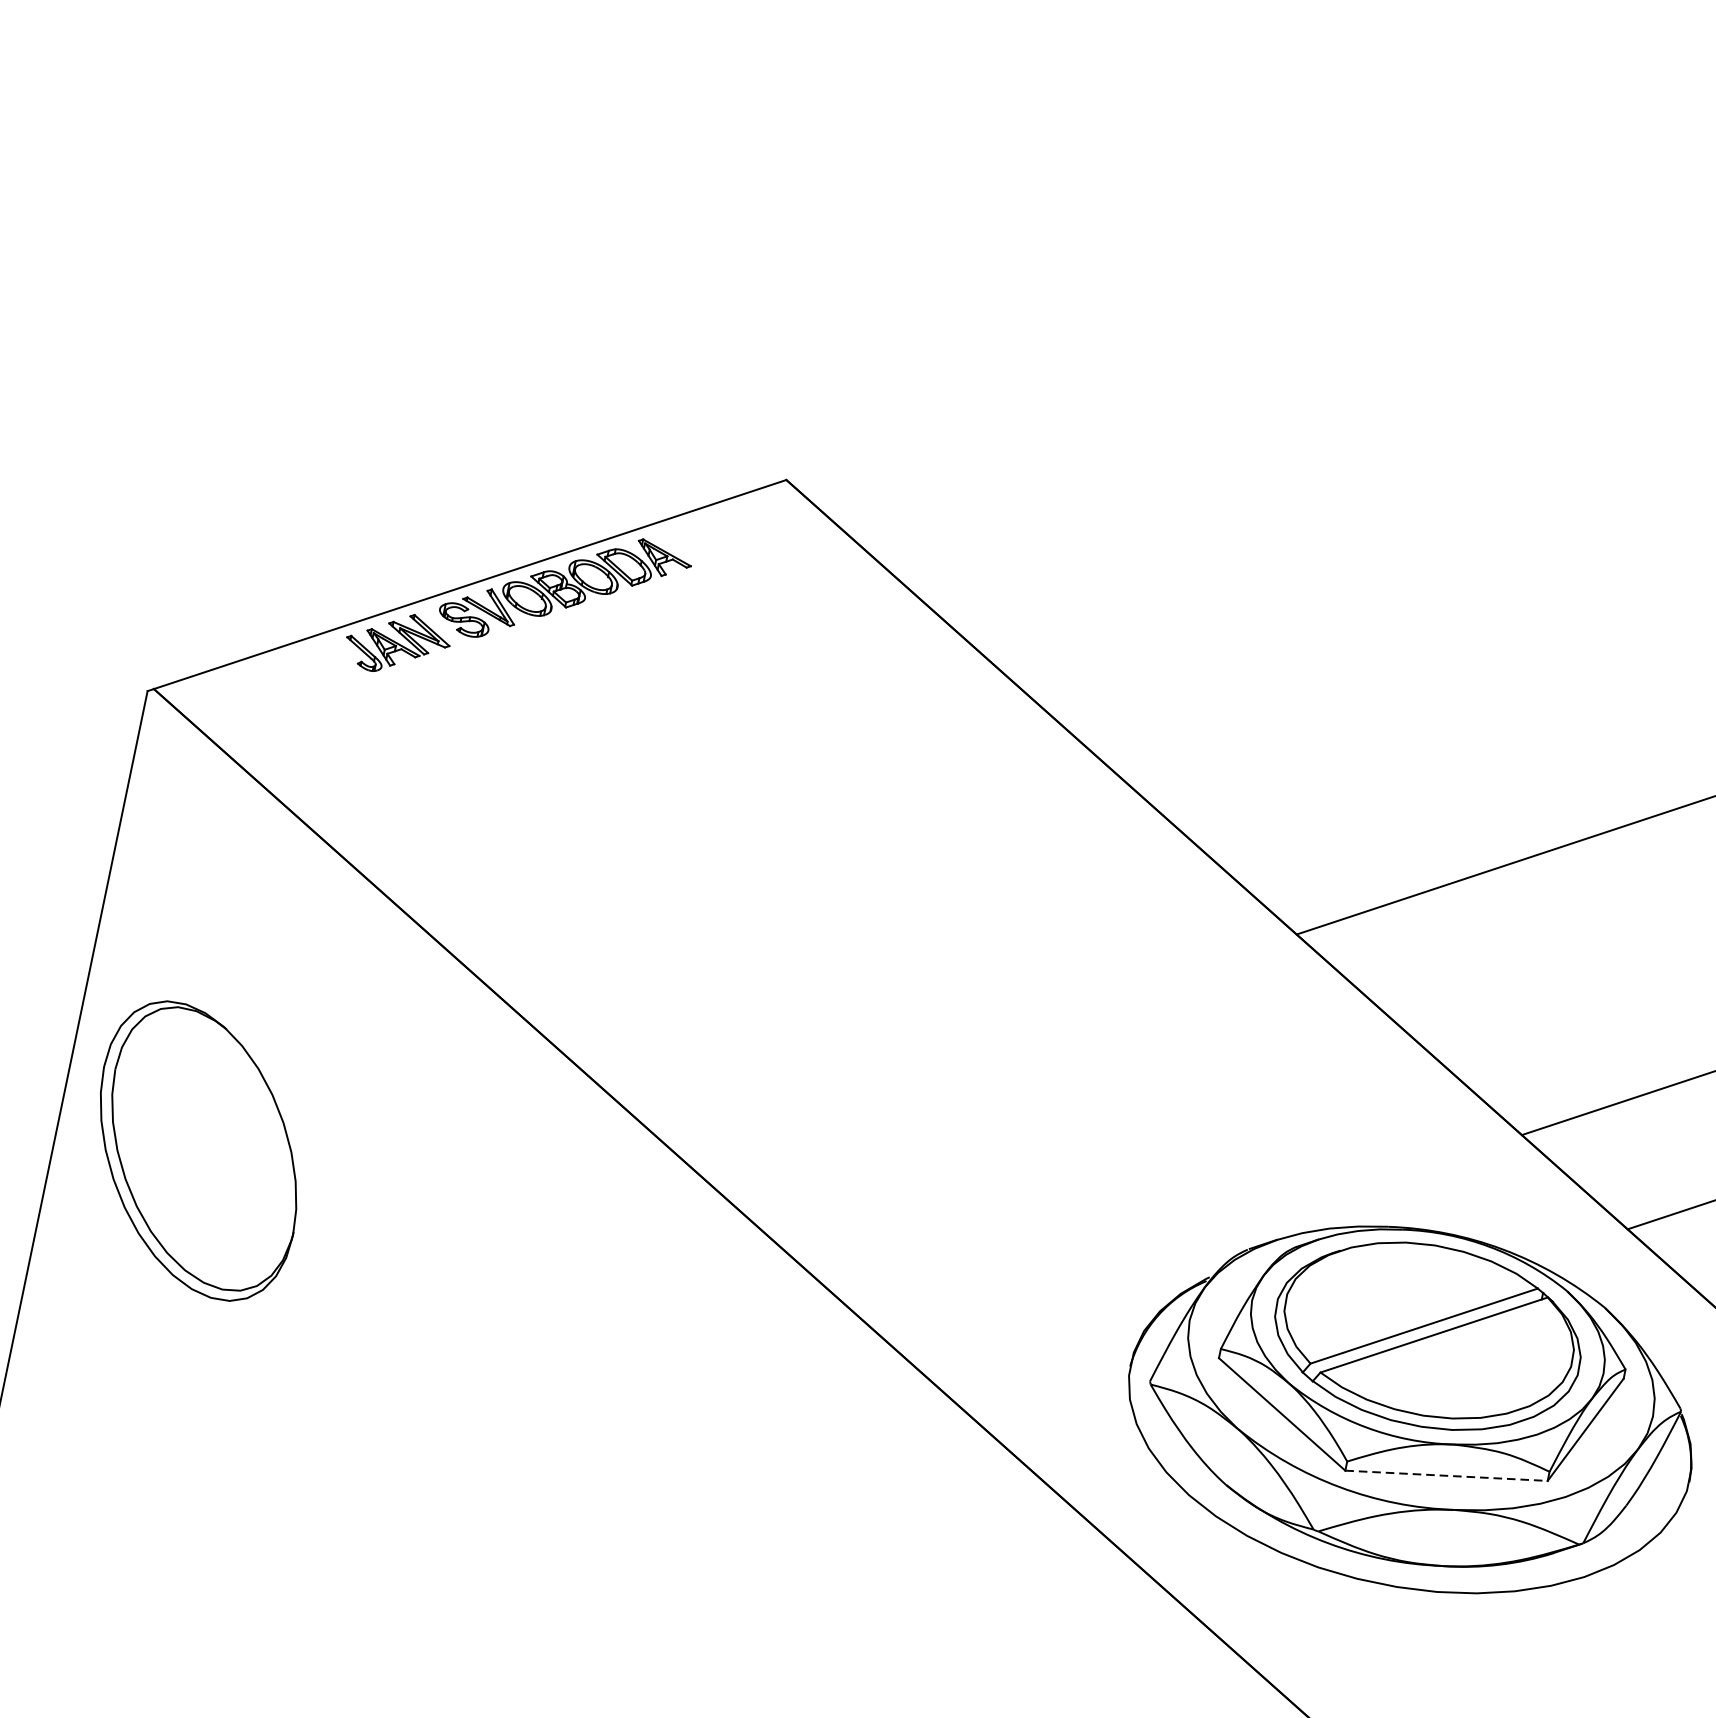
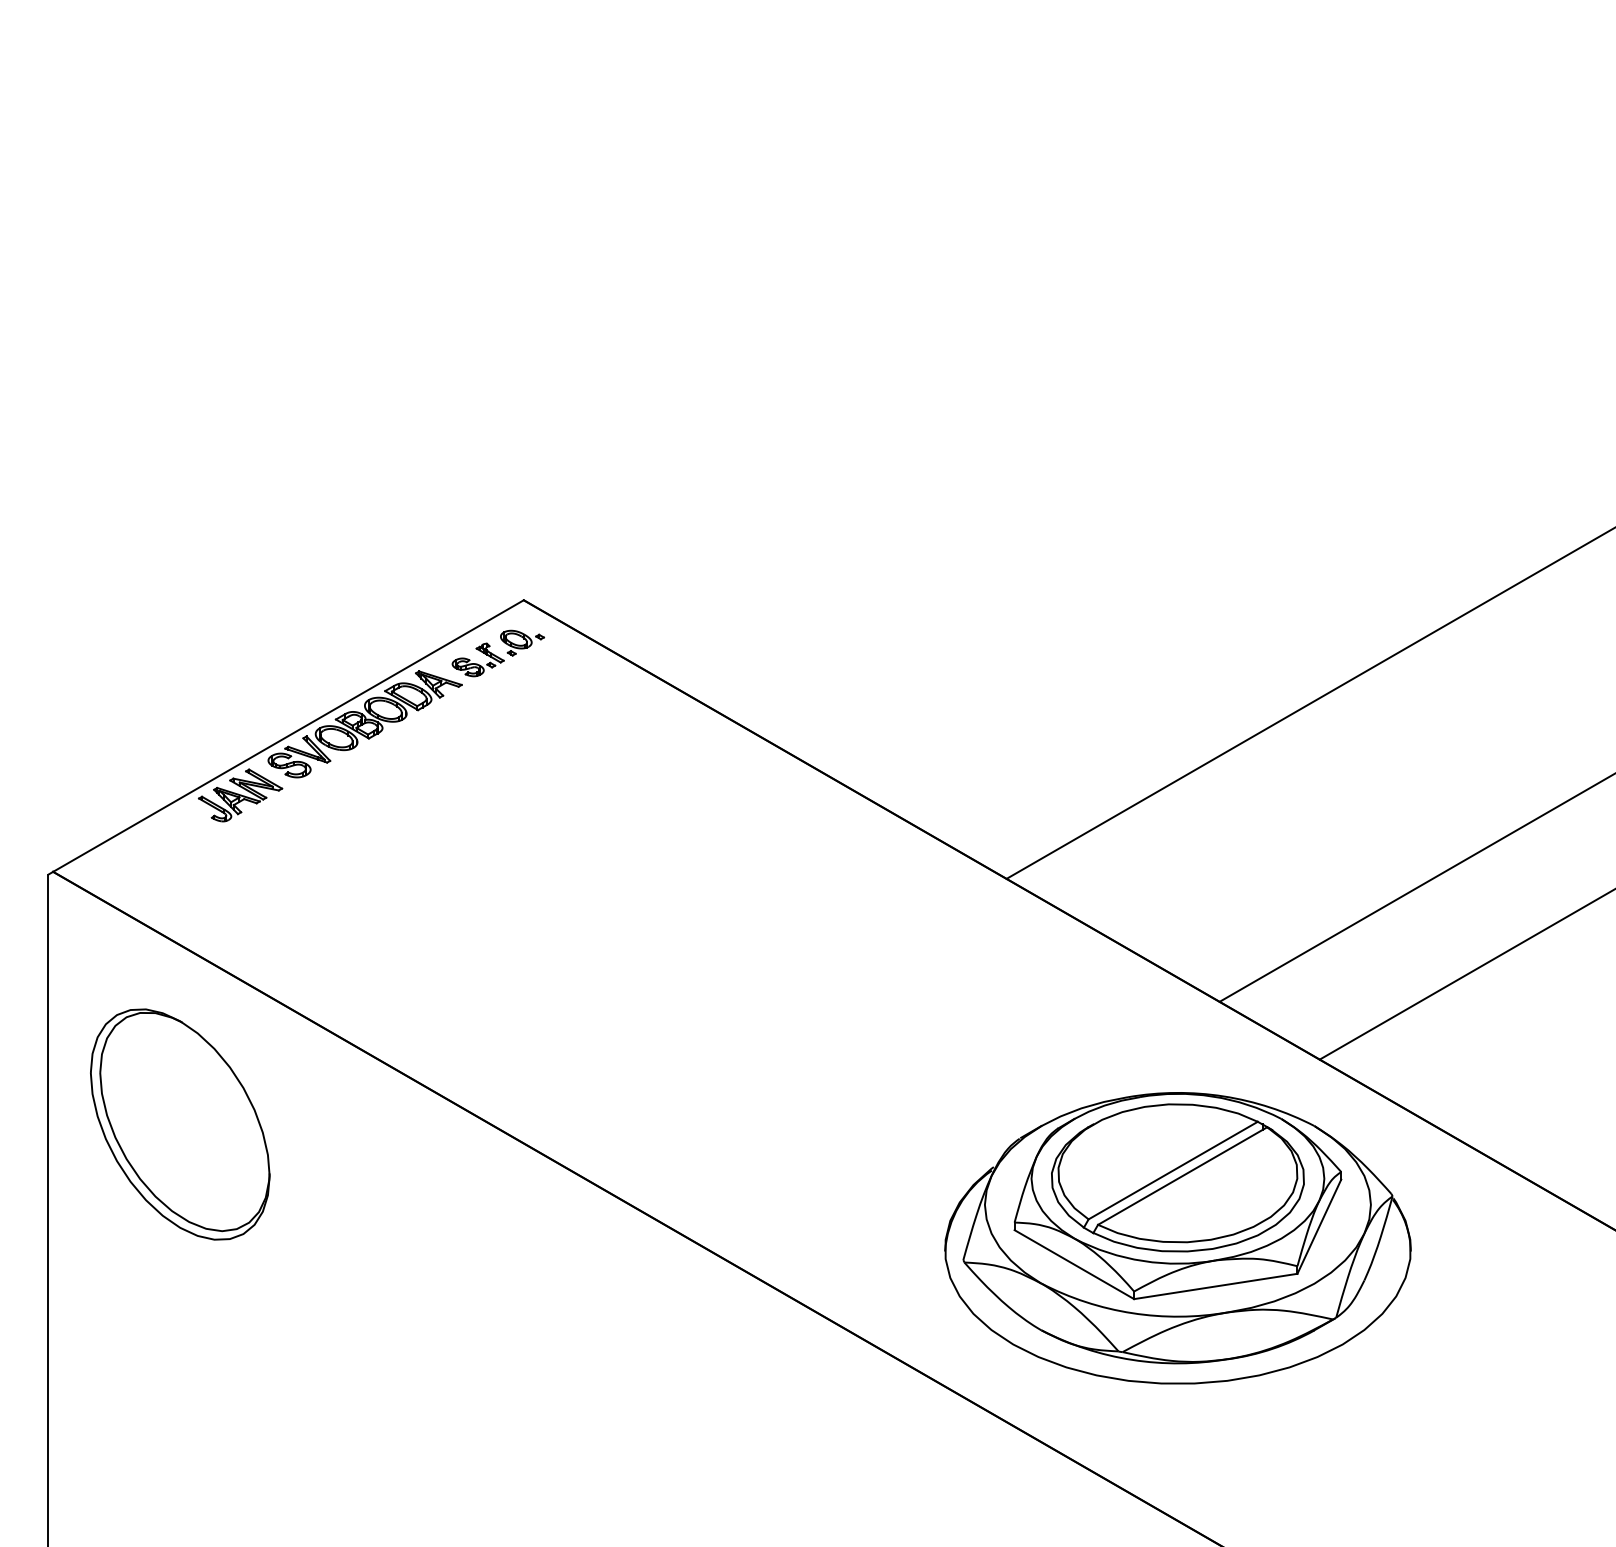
part: (741, 537) -> (497, 653), added
part: (198, 1151) -> (180, 1124), moved
line: (1446, 1475) -> (1215, 1286), dashed -> solid

